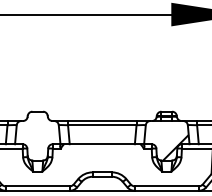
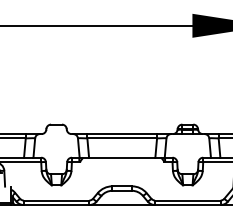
hatch: (176, 147) -> (197, 161), removed

